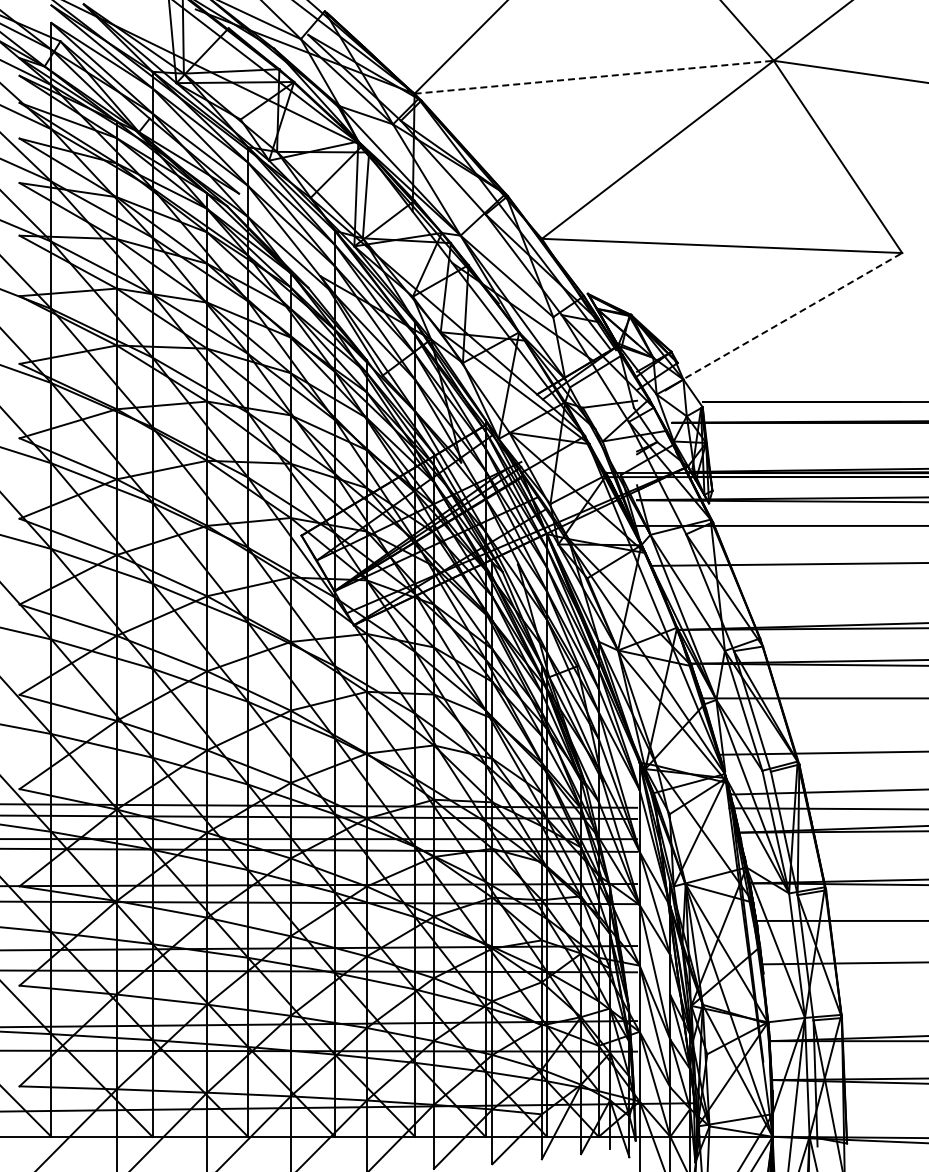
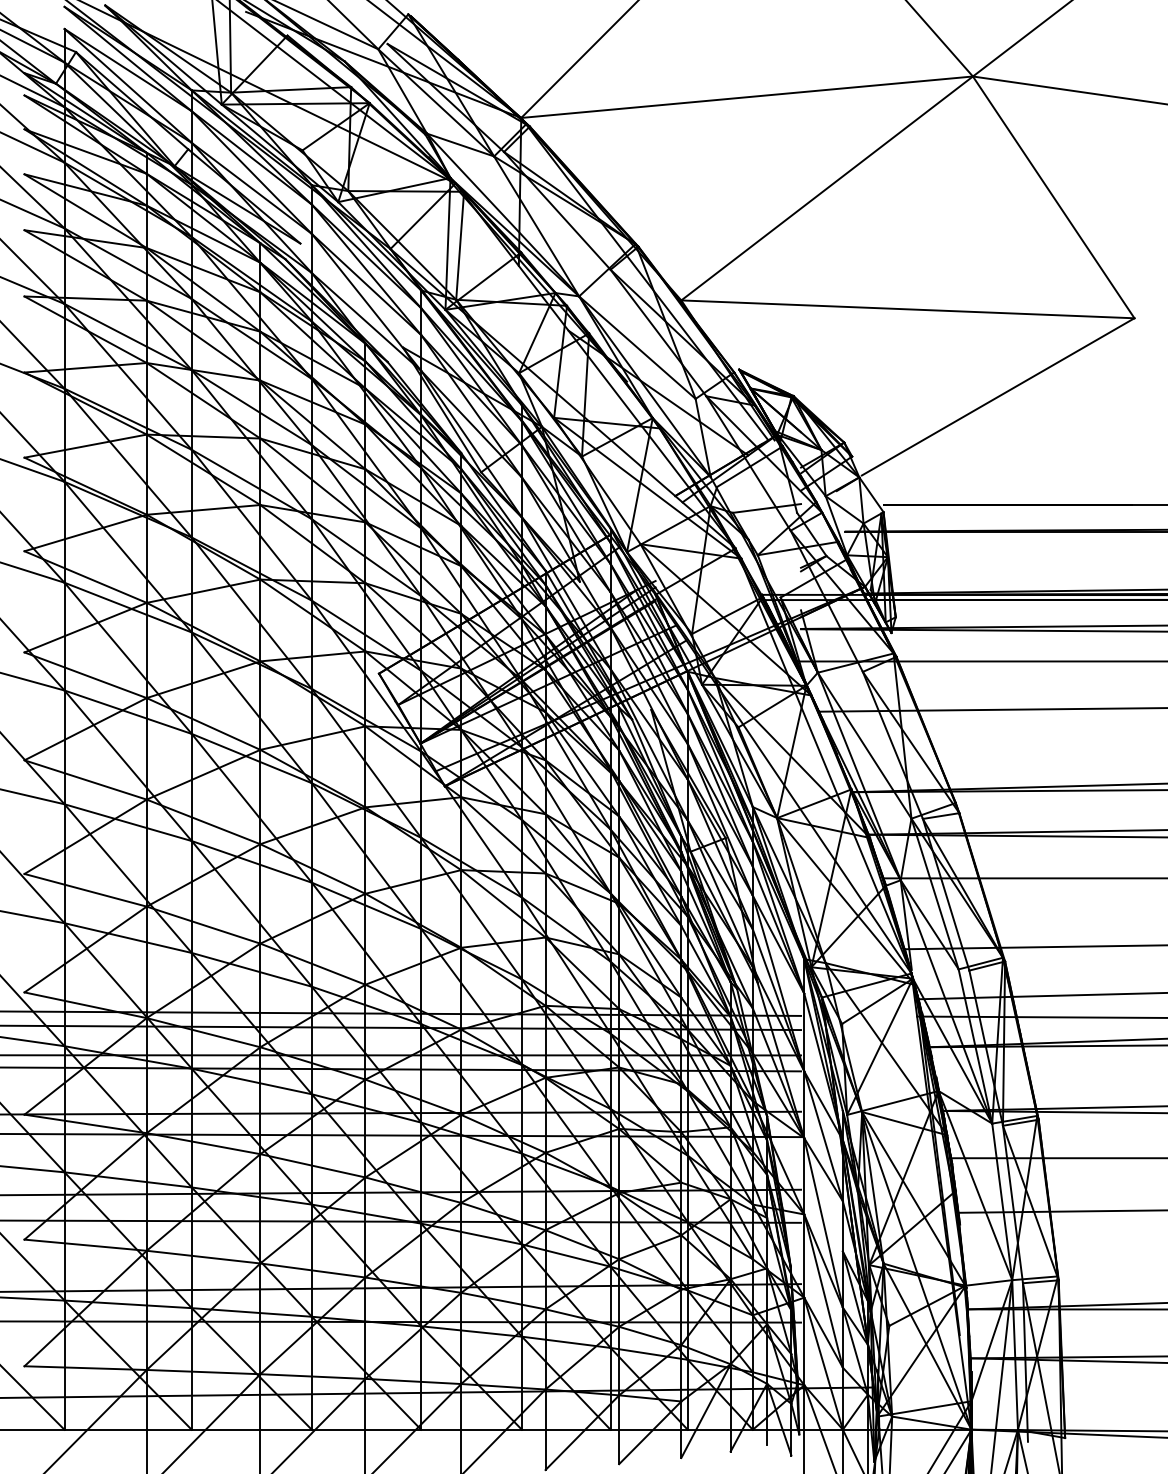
line: (594, 77) -> (747, 97), dashed -> solid
line: (794, 315) -> (999, 396), dashed -> solid

